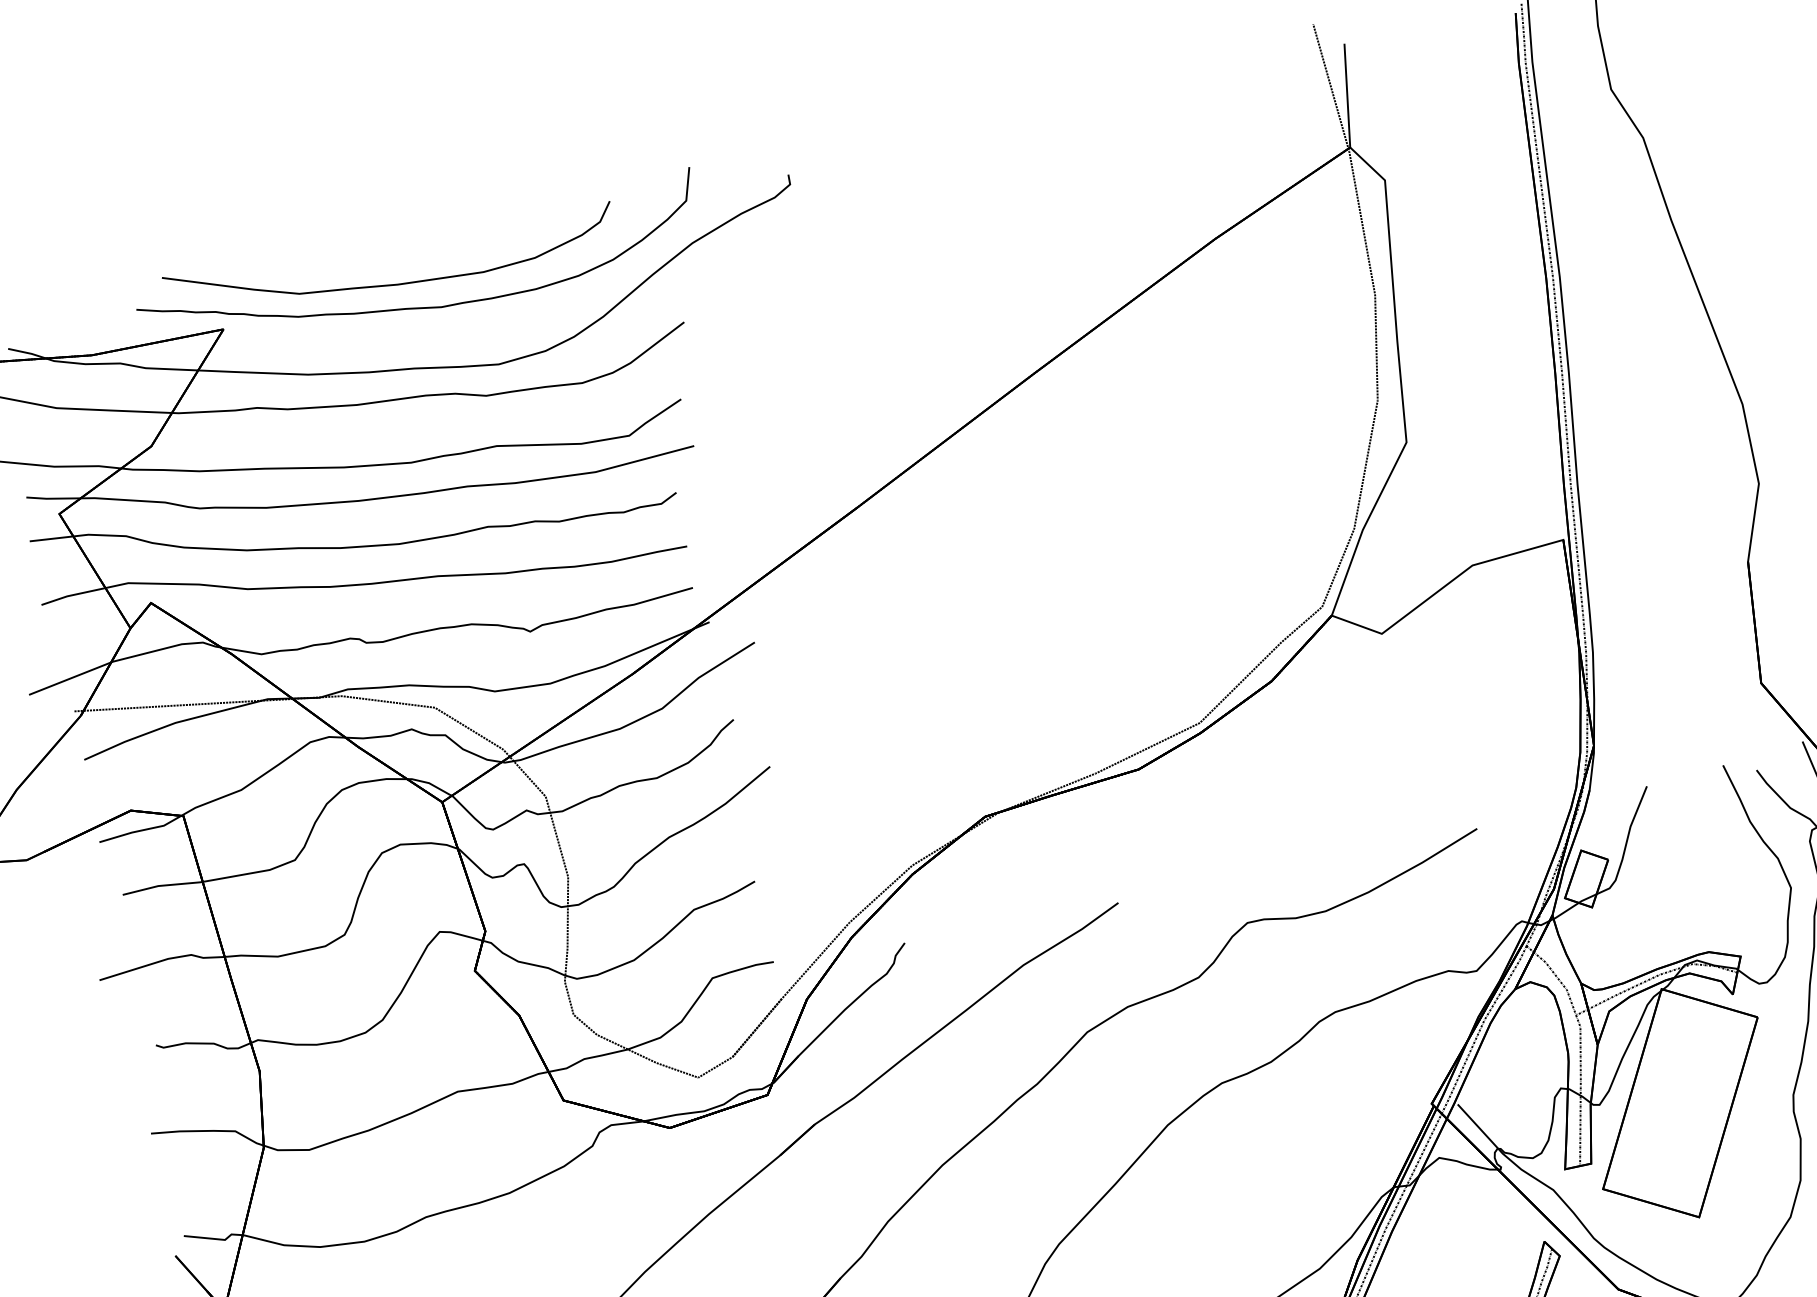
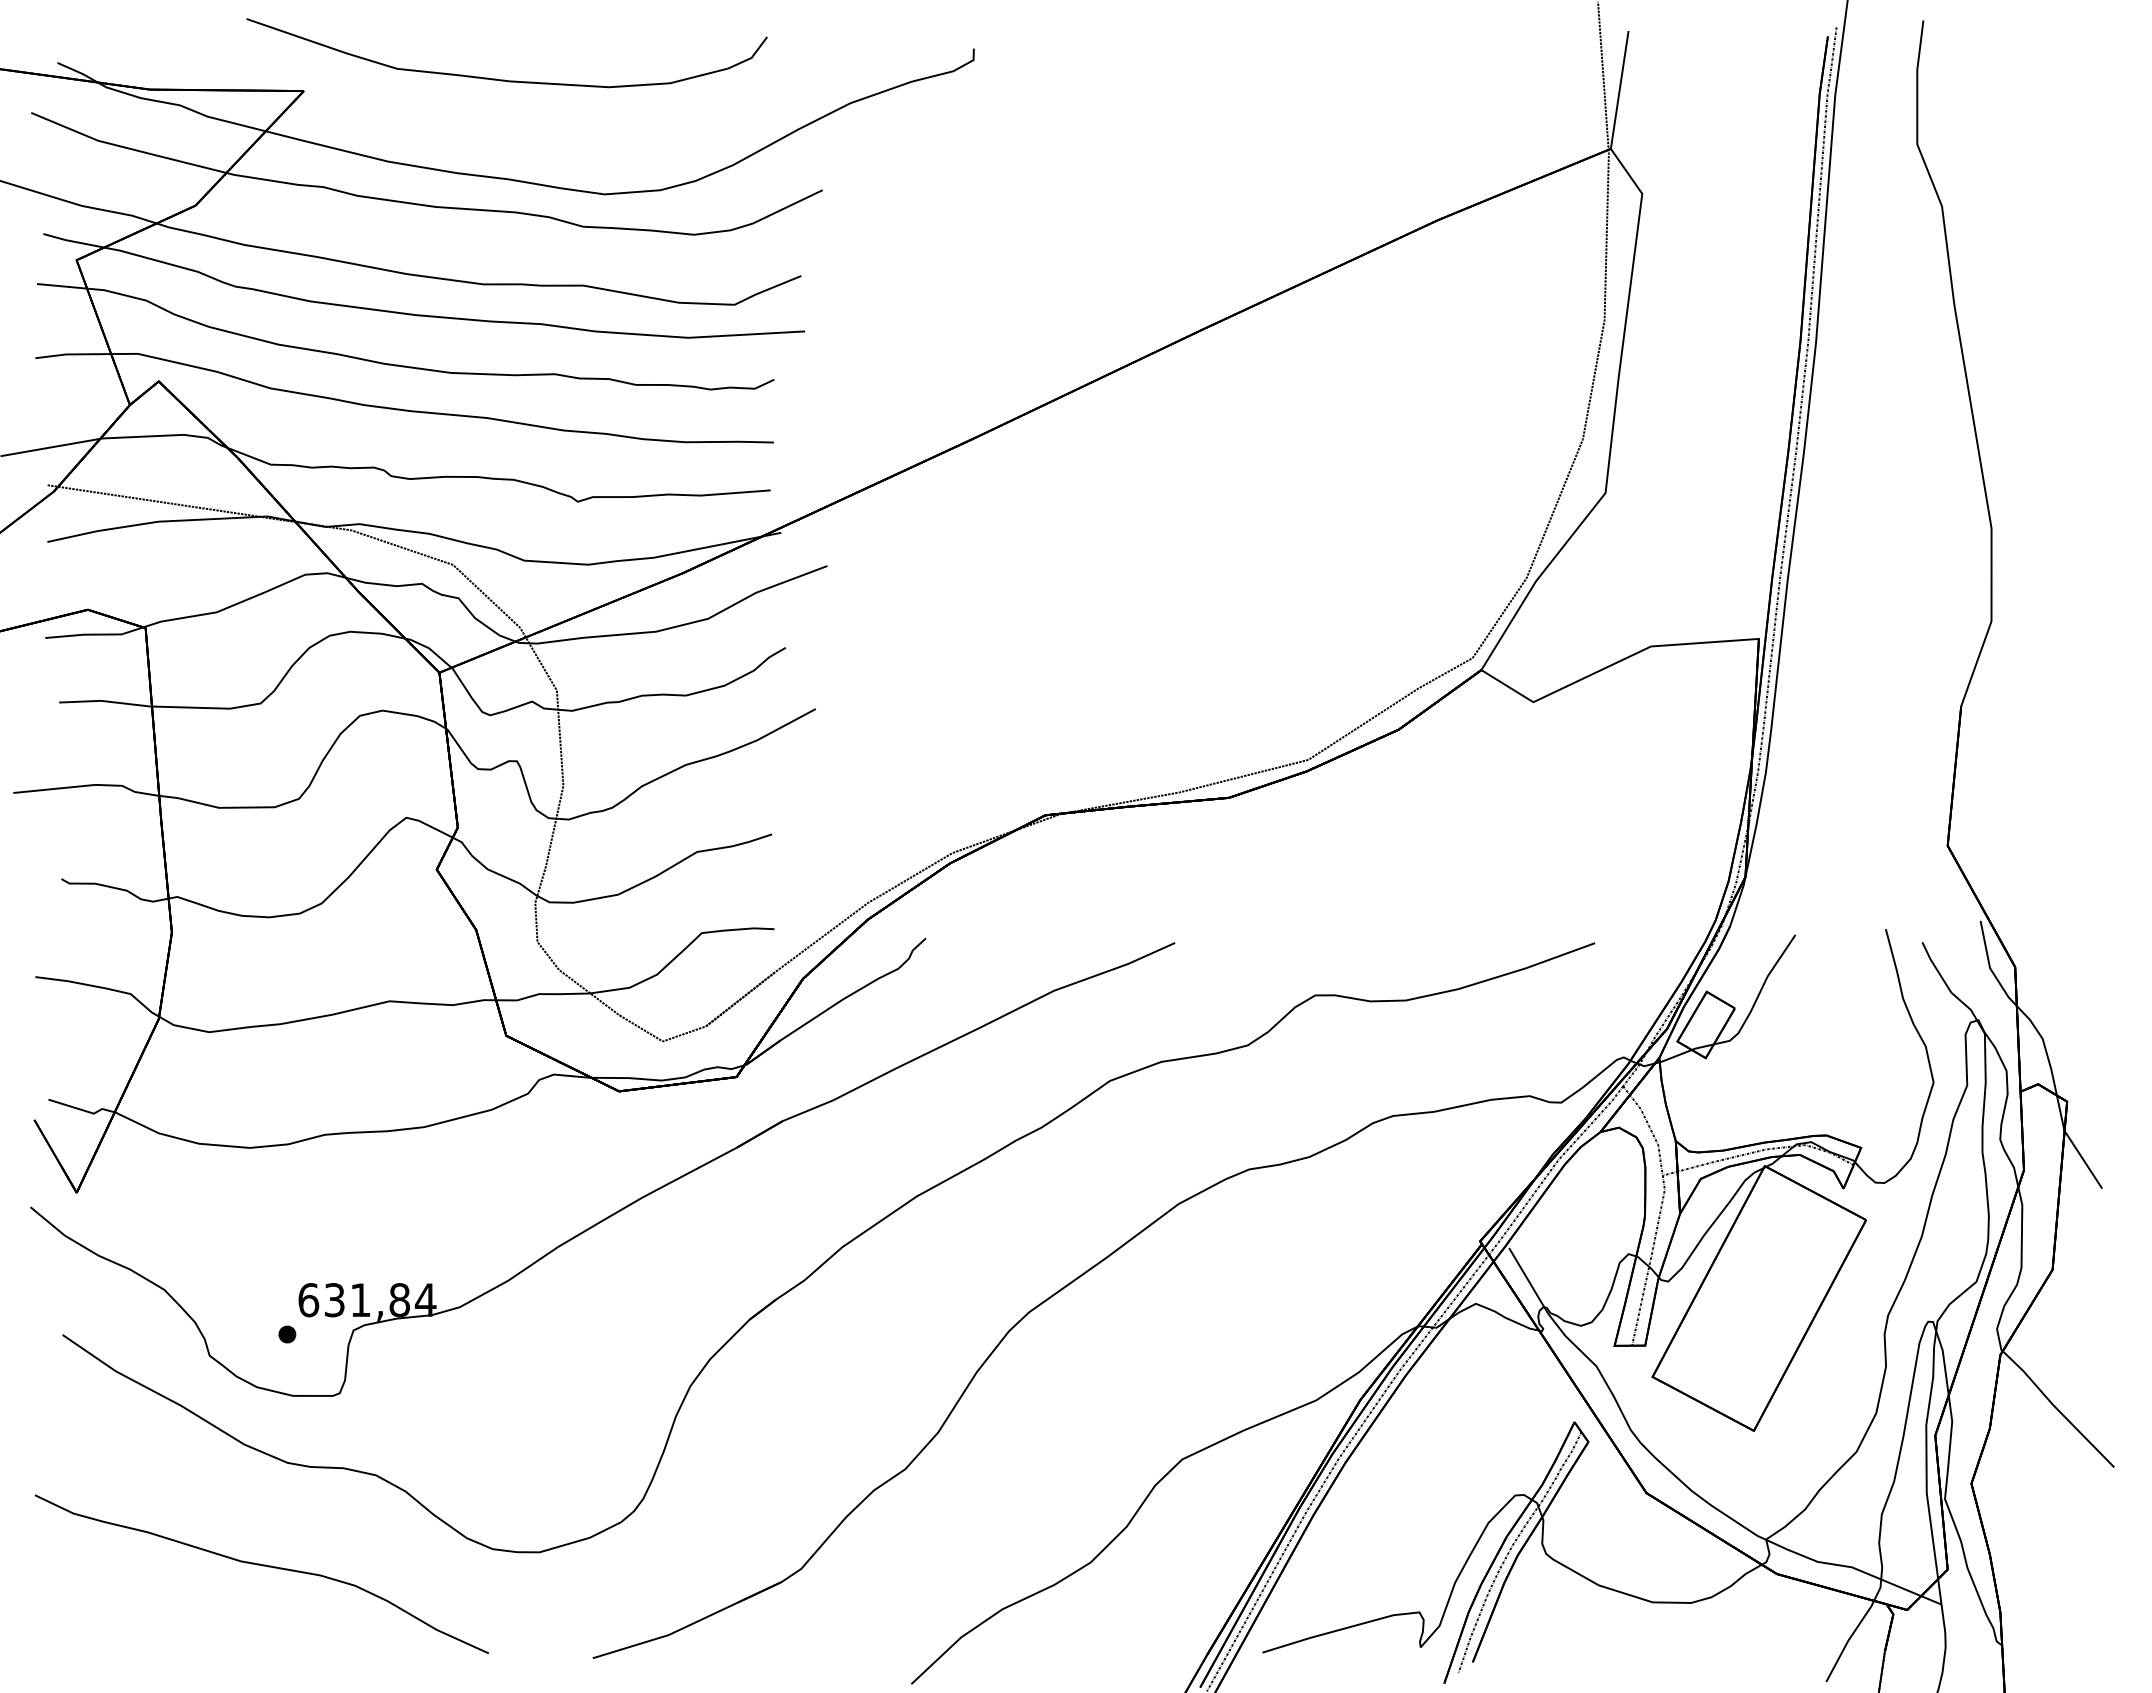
part: (424, 306) -> (534, 112), removed

